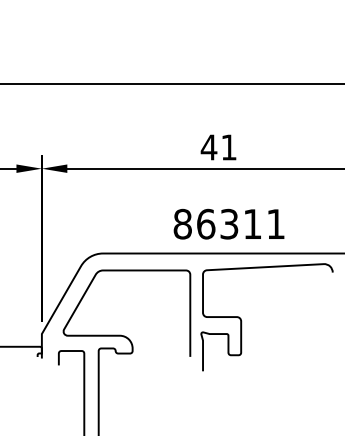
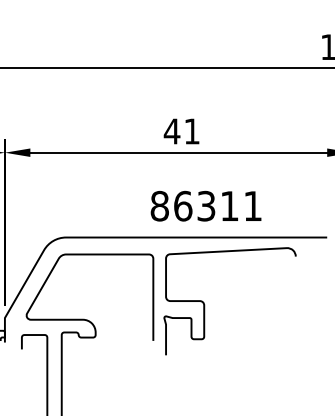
text: (228, 223) -> (205, 205), moved

